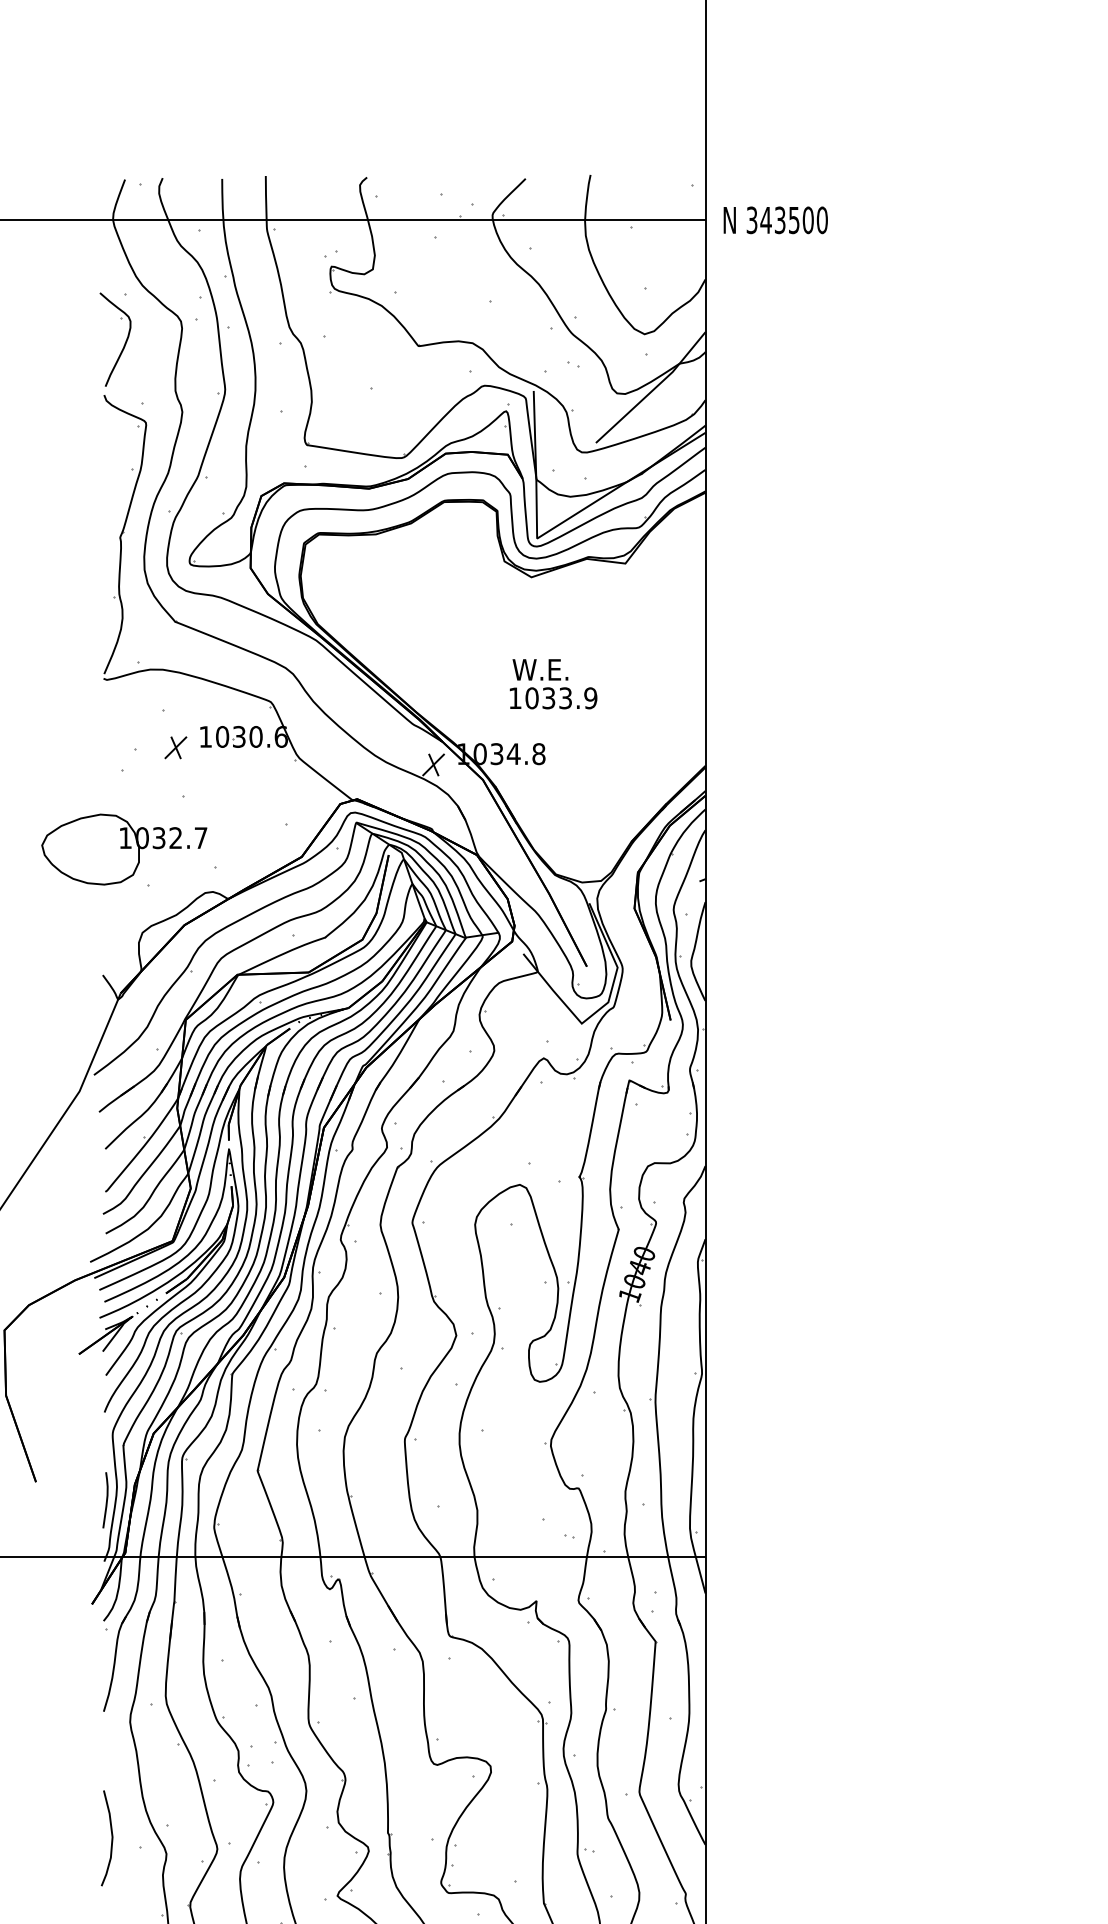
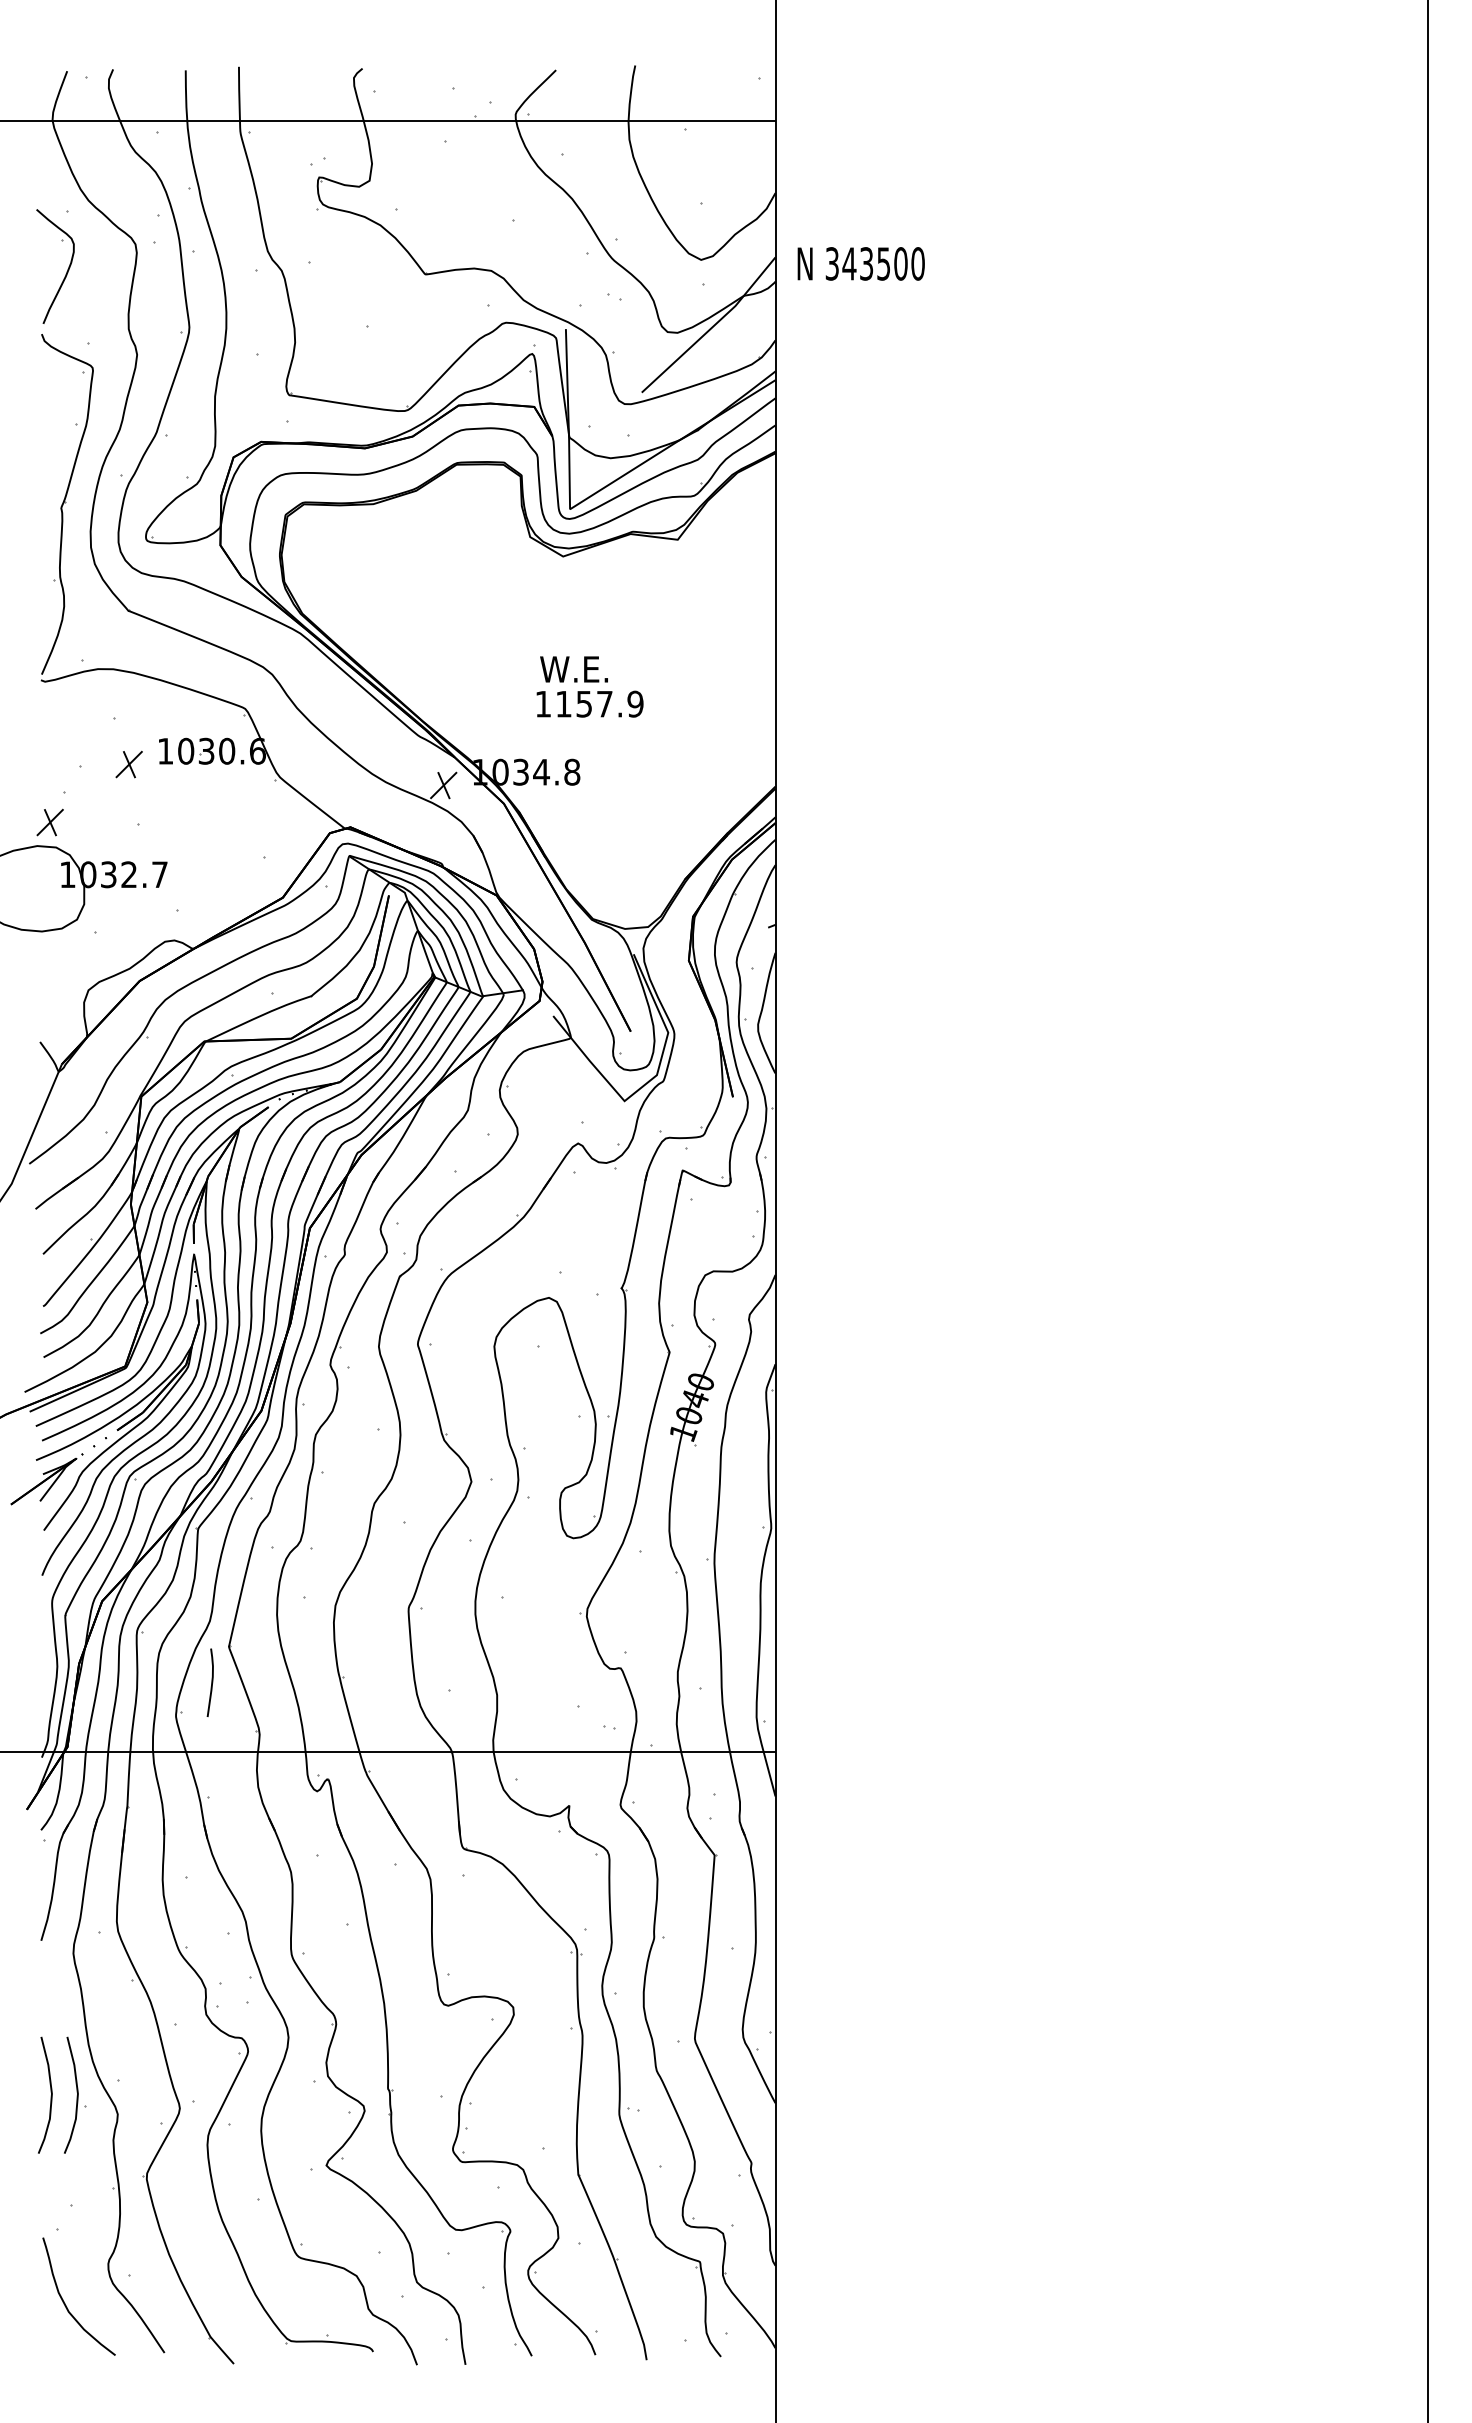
text: (775, 220) -> (860, 263), moved
text: (548, 697) -> (583, 703), 1033.9 -> 1157.9
part: (110, 795) -> (49, 822), added
curve: (106, 1500) -> (211, 1682), moved
curve: (132, 1838) -> (76, 2095), added

